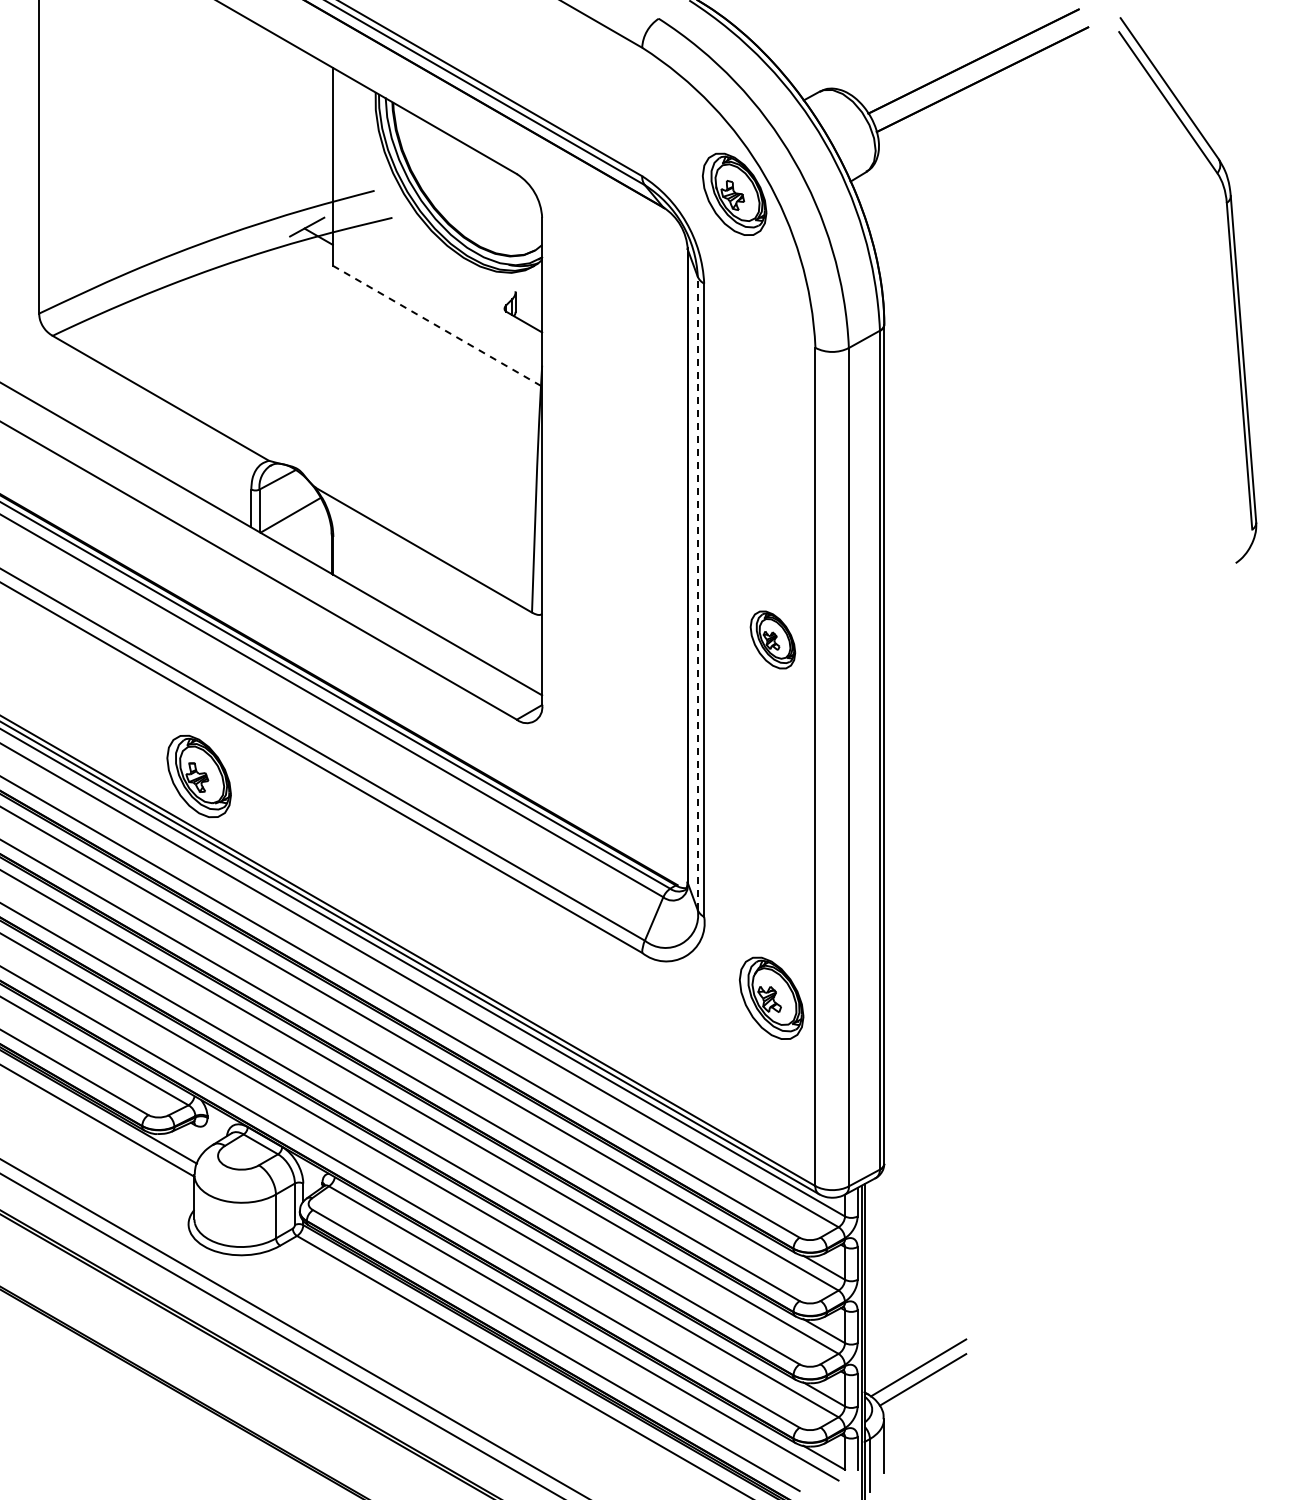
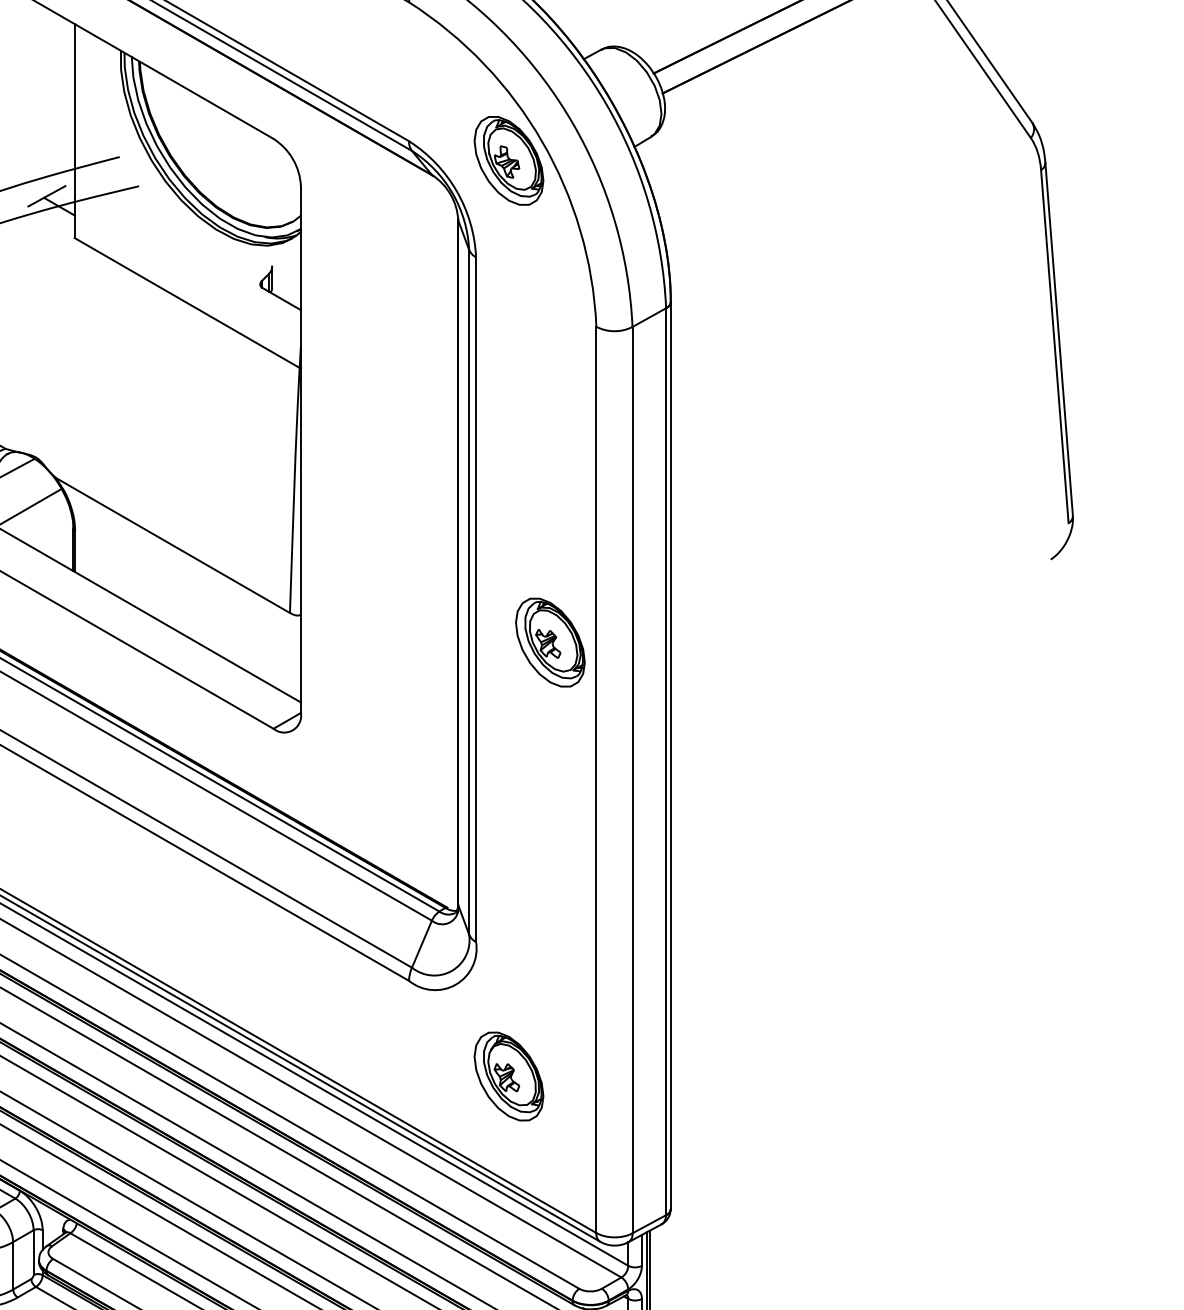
line: (437, 326) -> (187, 303), dashed -> solid
line: (697, 593) -> (468, 592), dashed -> solid
part: (772, 639) -> (549, 642), size x1.43
part: (771, 997) -> (508, 1075), moved

